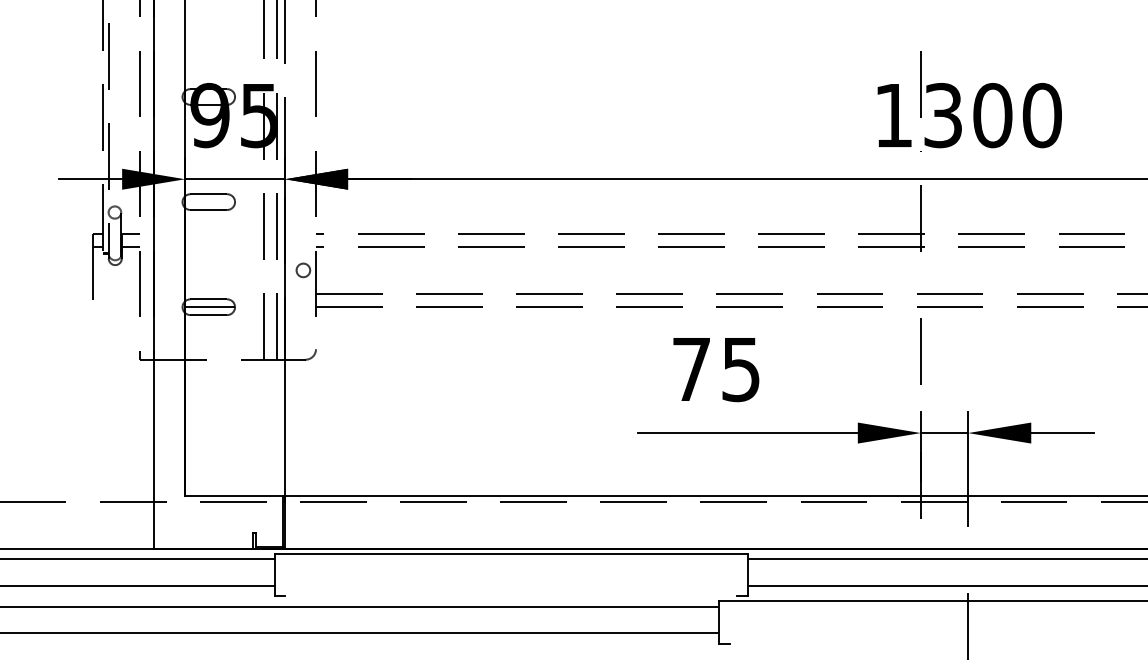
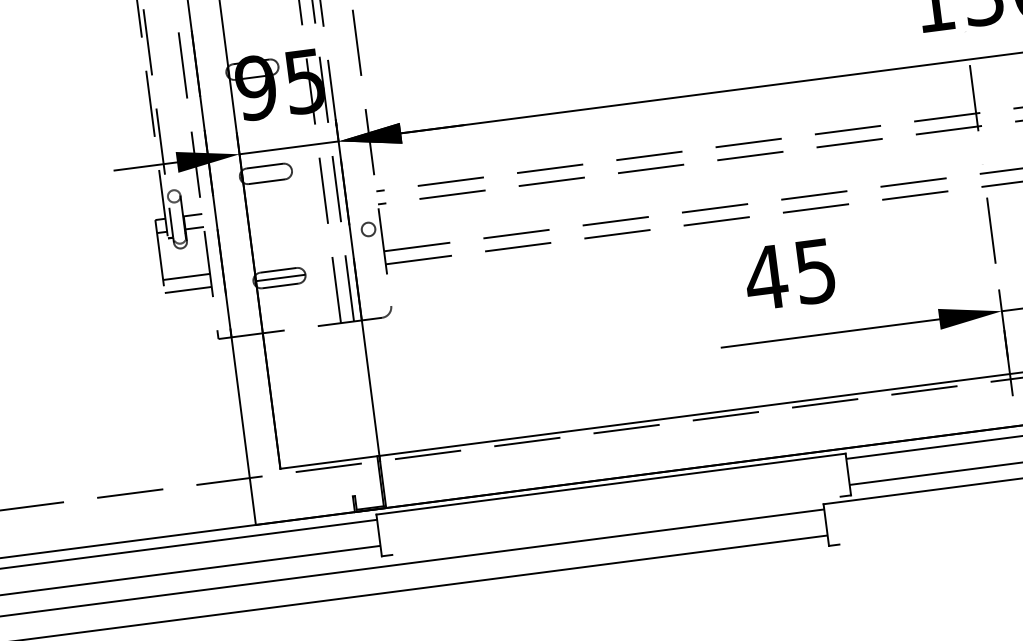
line: (116, 294) -> (186, 277), added
line: (116, 307) -> (187, 290), added
text: (691, 369) -> (766, 277), 75 -> 45

